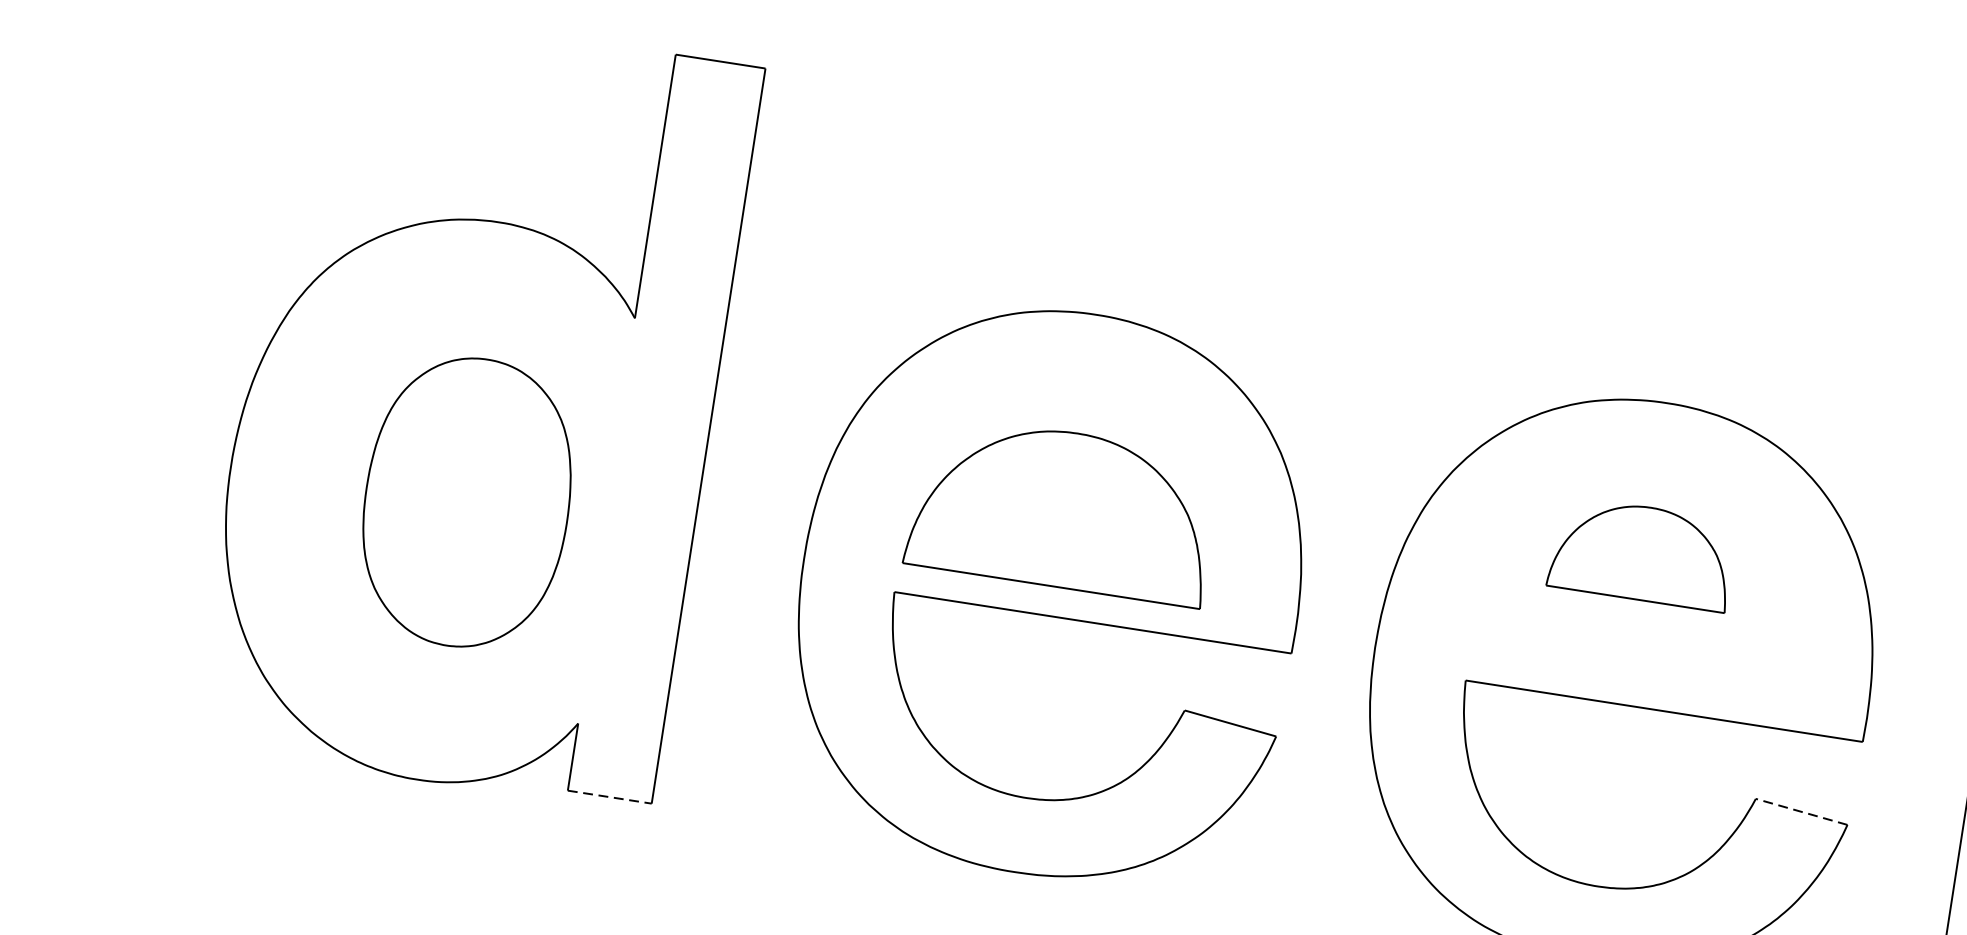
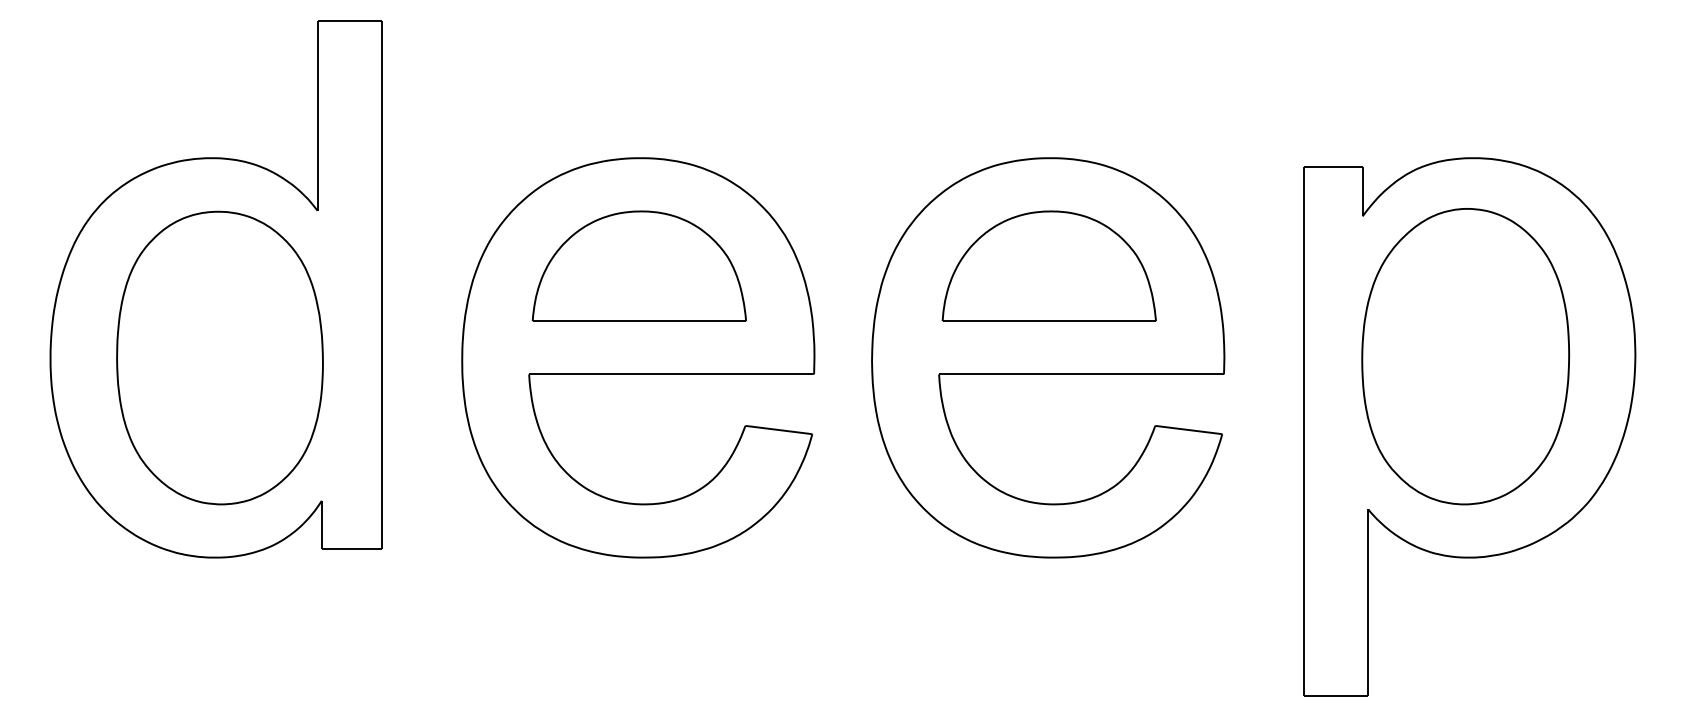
part: (466, 501) -> (219, 357), size x1.43
part: (1062, 508) -> (638, 265), moved
part: (1641, 552) -> (1048, 265), size x1.67
line: (610, 797) -> (352, 549), dashed -> solid
line: (1801, 812) -> (1188, 430), dashed -> solid

